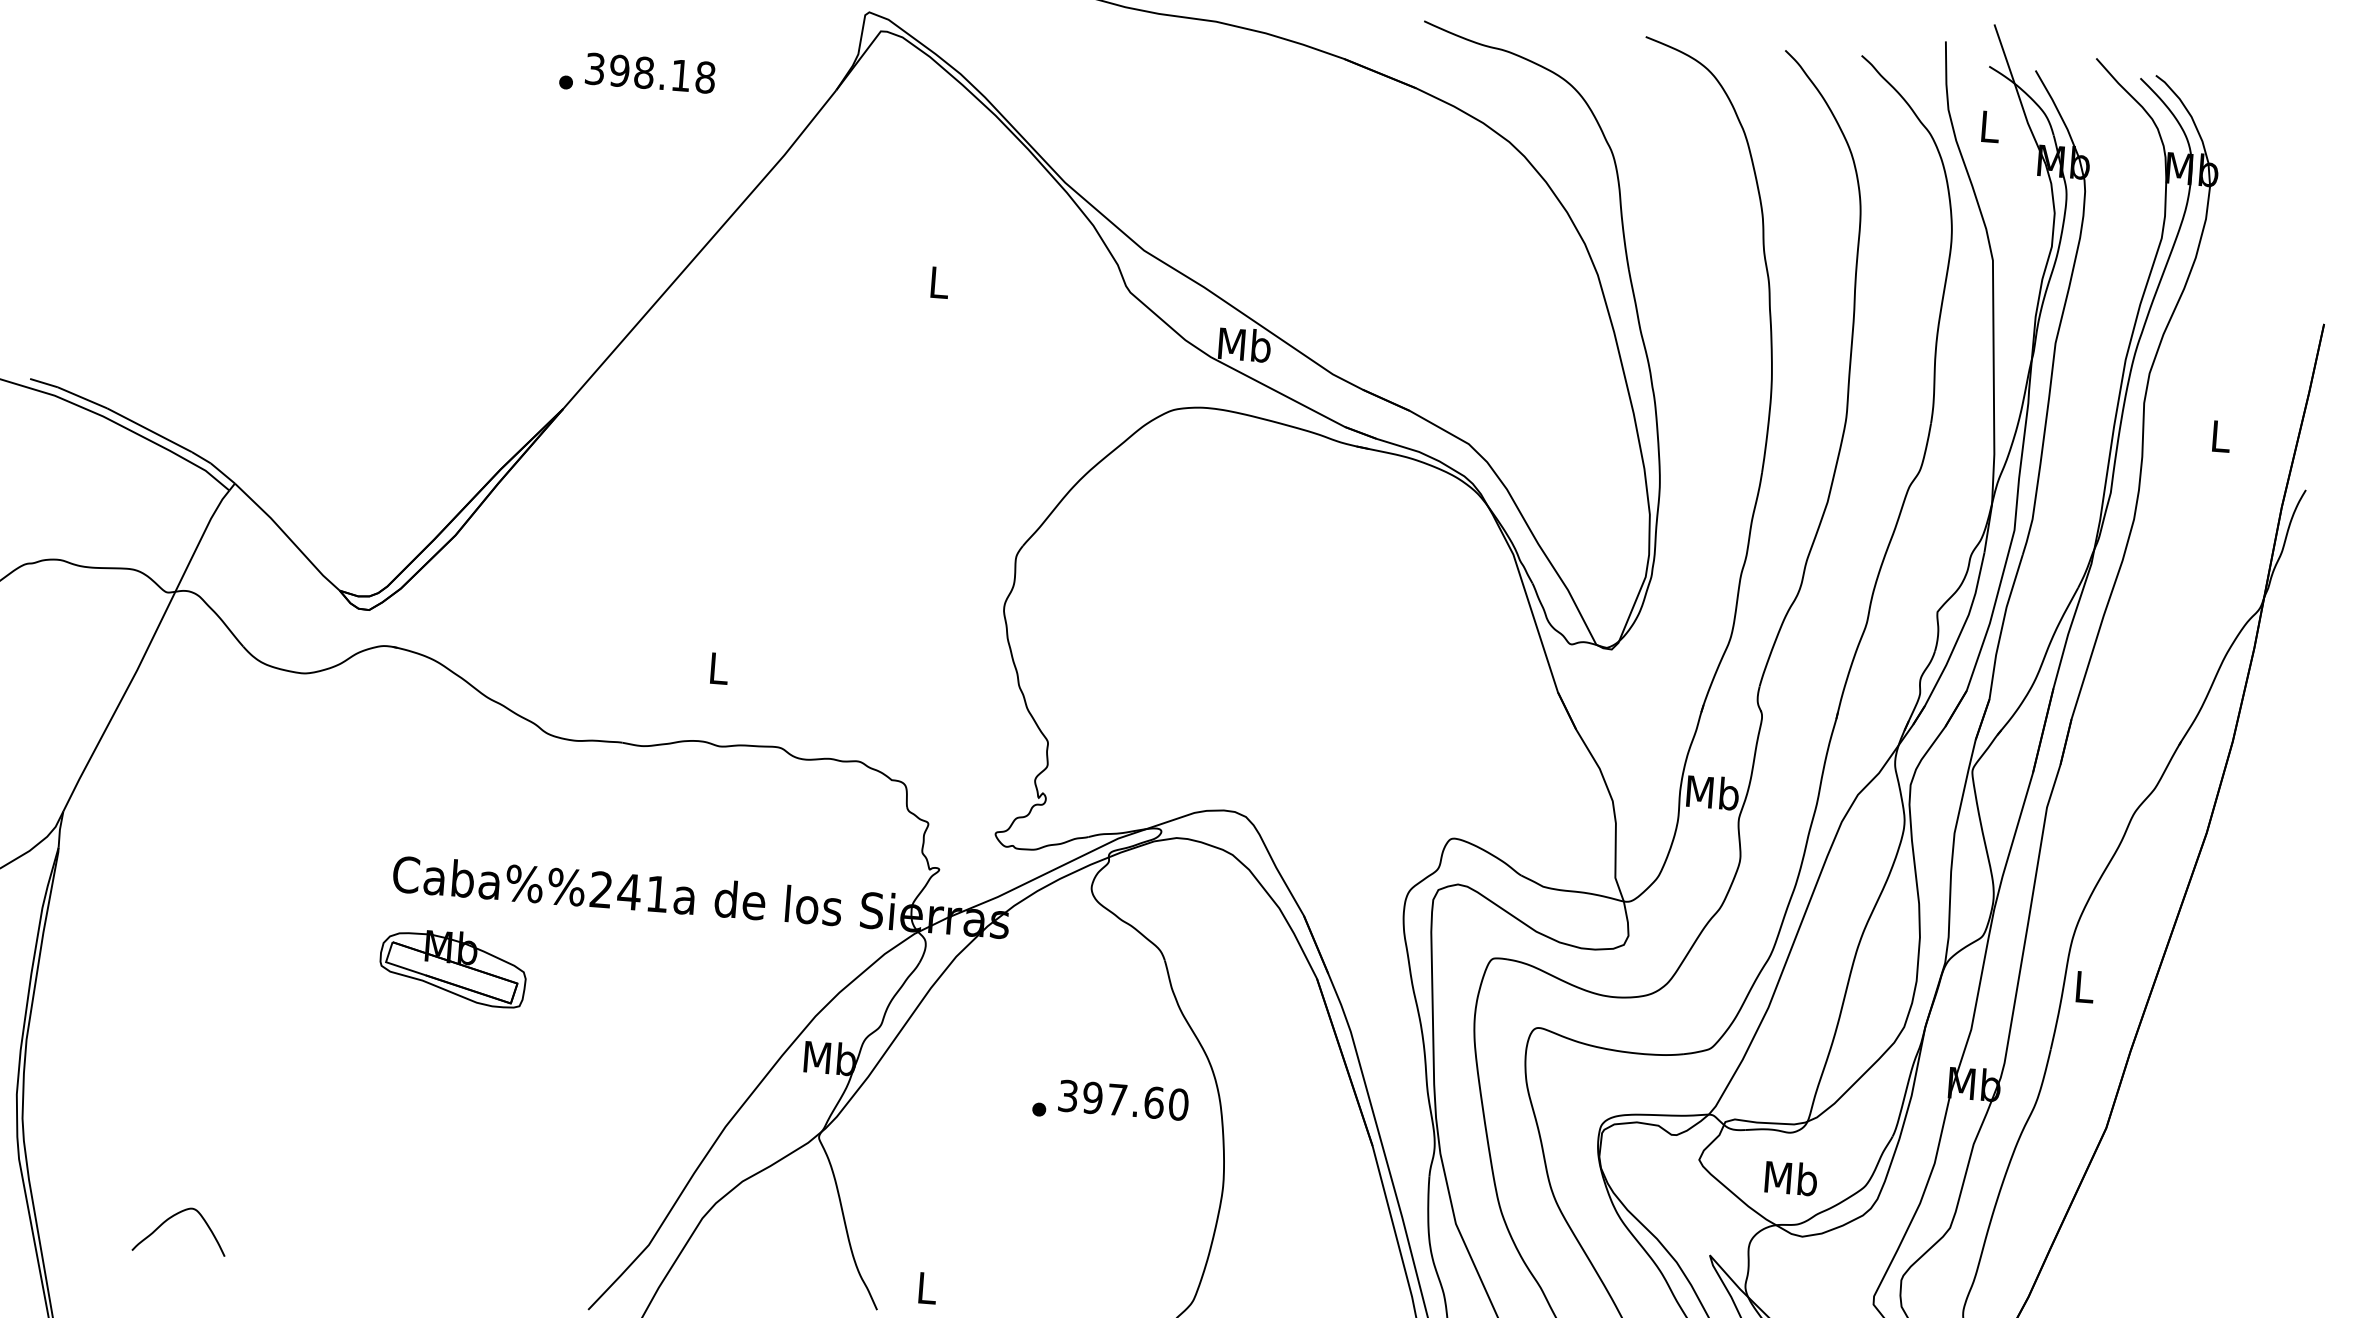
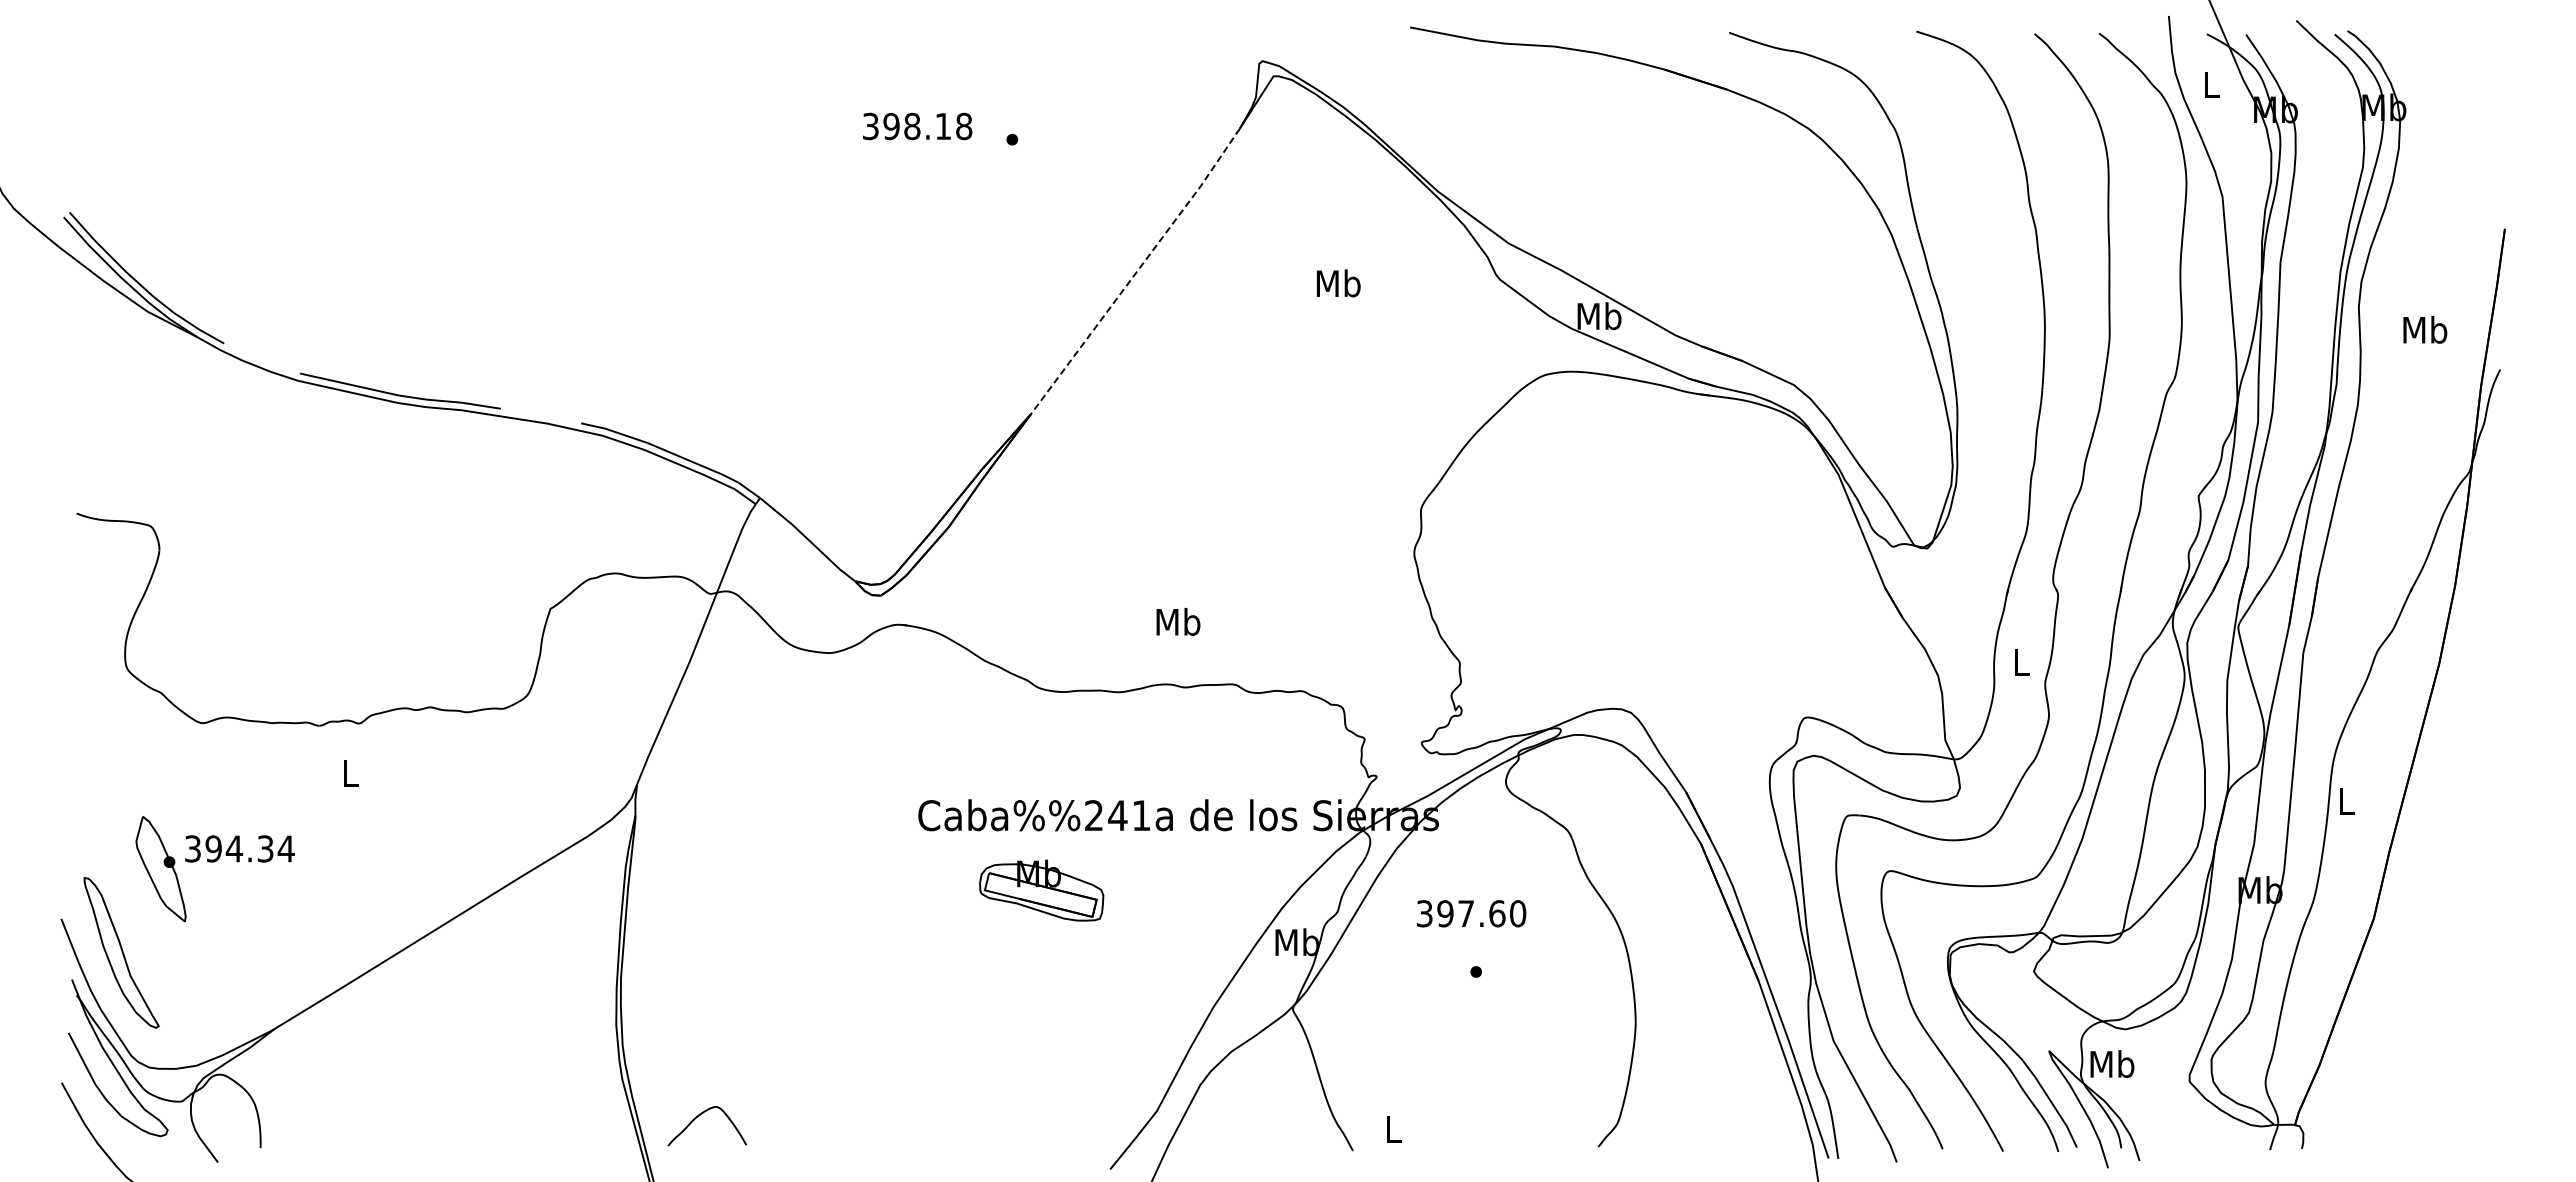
text: (650, 73) -> (917, 126), moved
line: (700, 250) -> (1136, 272), solid -> dashed
text: (938, 282) -> (1338, 283), L -> Mb
text: (2221, 435) -> (2425, 329), L -> Mb
text: (718, 667) -> (1178, 621), L -> Mb
text: (1712, 793) -> (2021, 662), Mb -> L
part: (452, 967) -> (1041, 890), moved
text: (1123, 1100) -> (1471, 913), moved
text: (1791, 1177) -> (2112, 1063), moved
curve: (171, 1218) -> (699, 1116), moved

